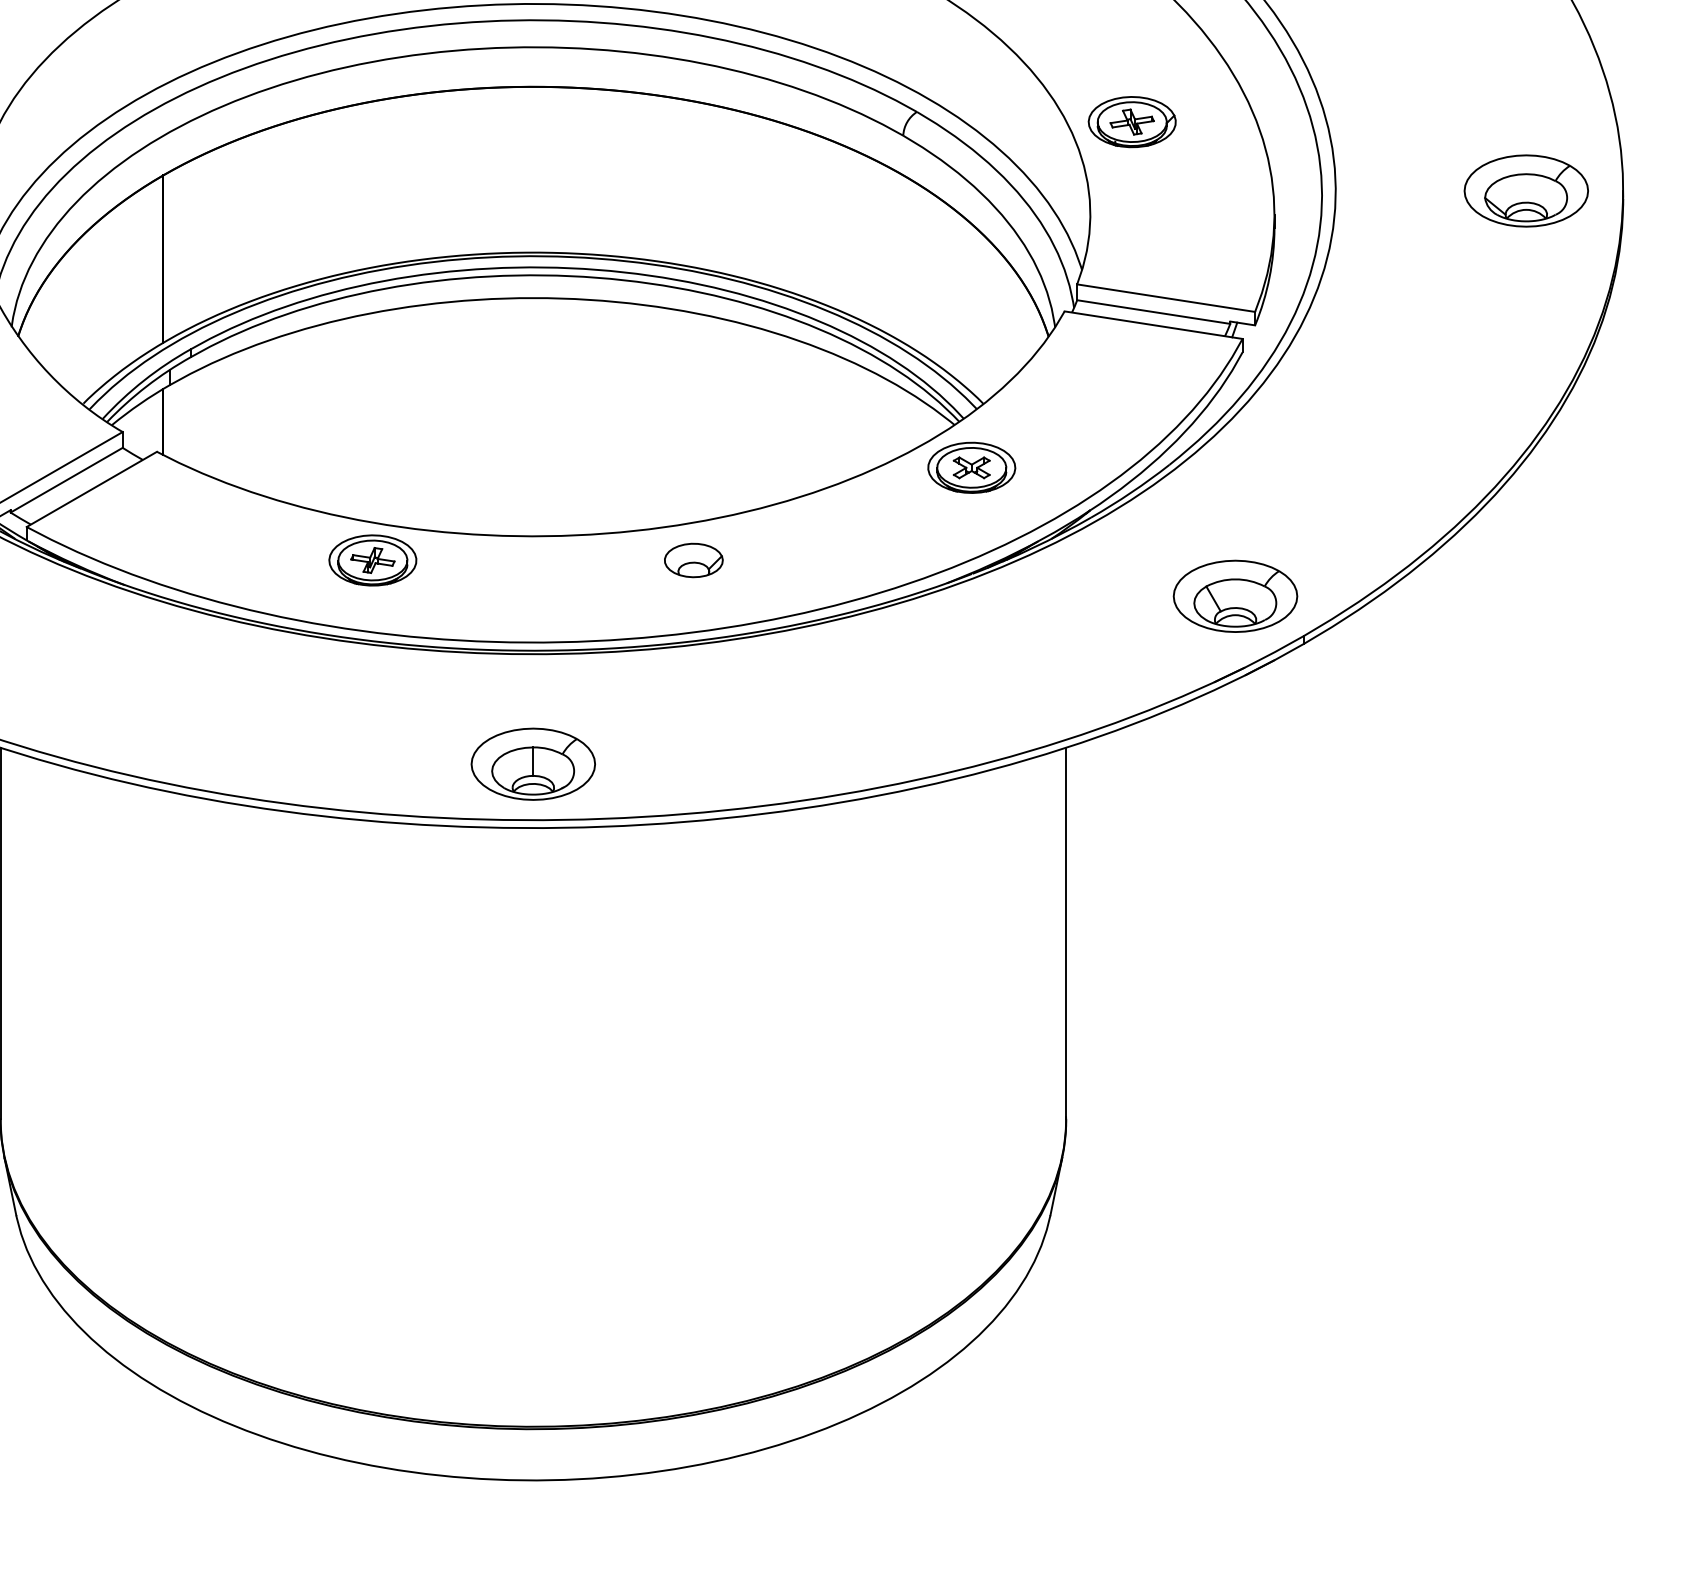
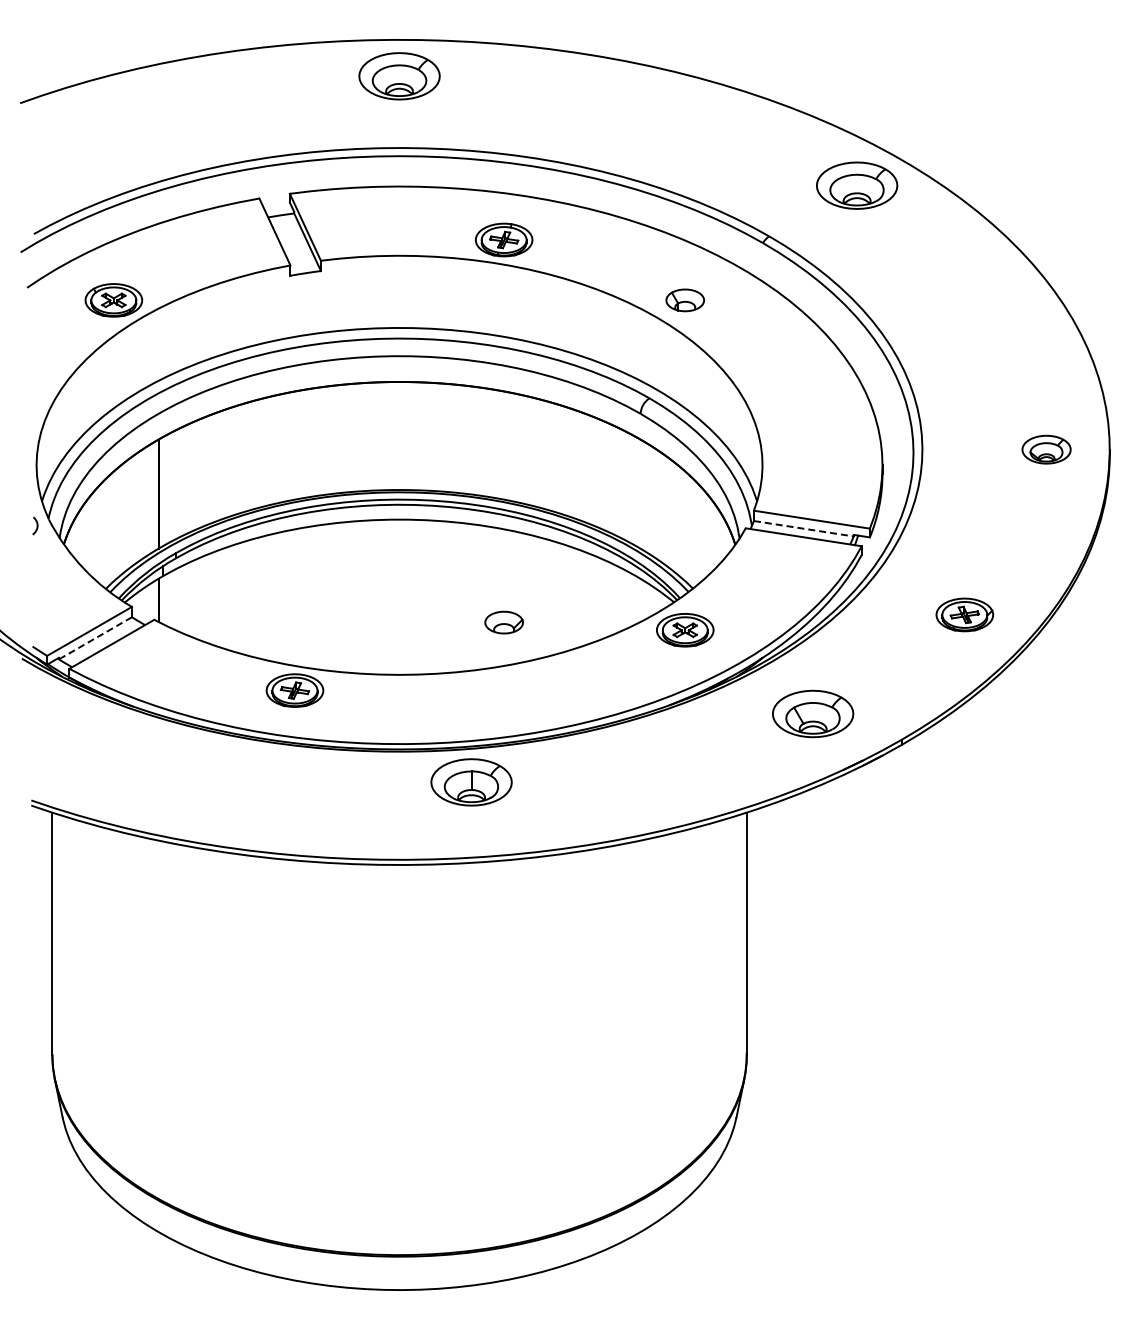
part: (1131, 121) -> (964, 614), moved
part: (1526, 190) -> (1046, 449), size x0.6
line: (1154, 311) -> (804, 528), solid -> dashed
line: (66, 480) -> (95, 638), solid -> dashed
part: (692, 560) -> (503, 622), moved
part: (1236, 595) -> (813, 713), moved
part: (533, 764) -> (471, 782), moved

